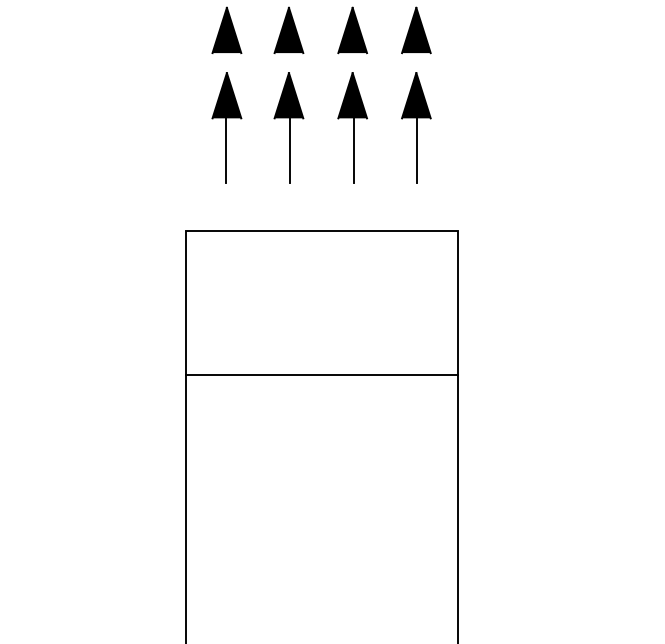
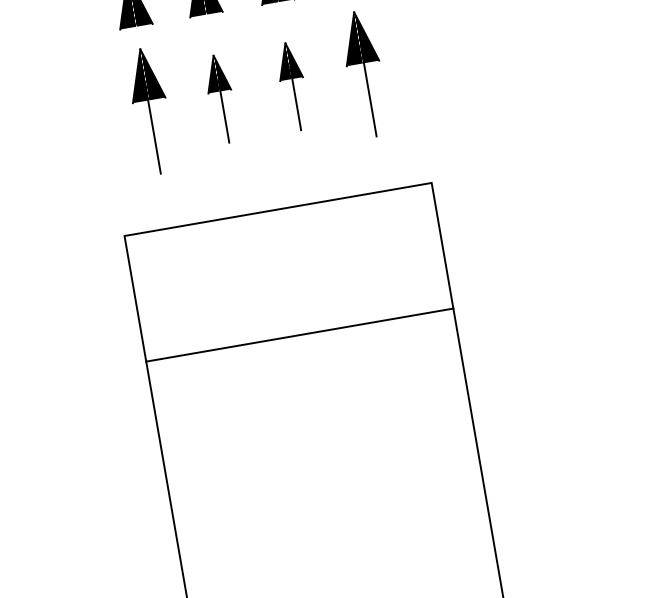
part: (288, 127) -> (220, 98), size x0.7
part: (352, 127) -> (292, 86), size x0.7
line: (321, 374) -> (299, 334), moved

